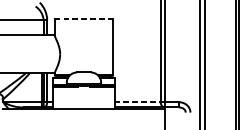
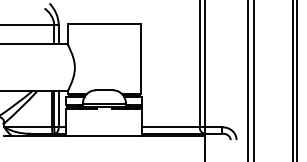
line: (84, 18) -> (104, 23), dashed -> solid
line: (137, 102) -> (171, 127), dashed -> solid

